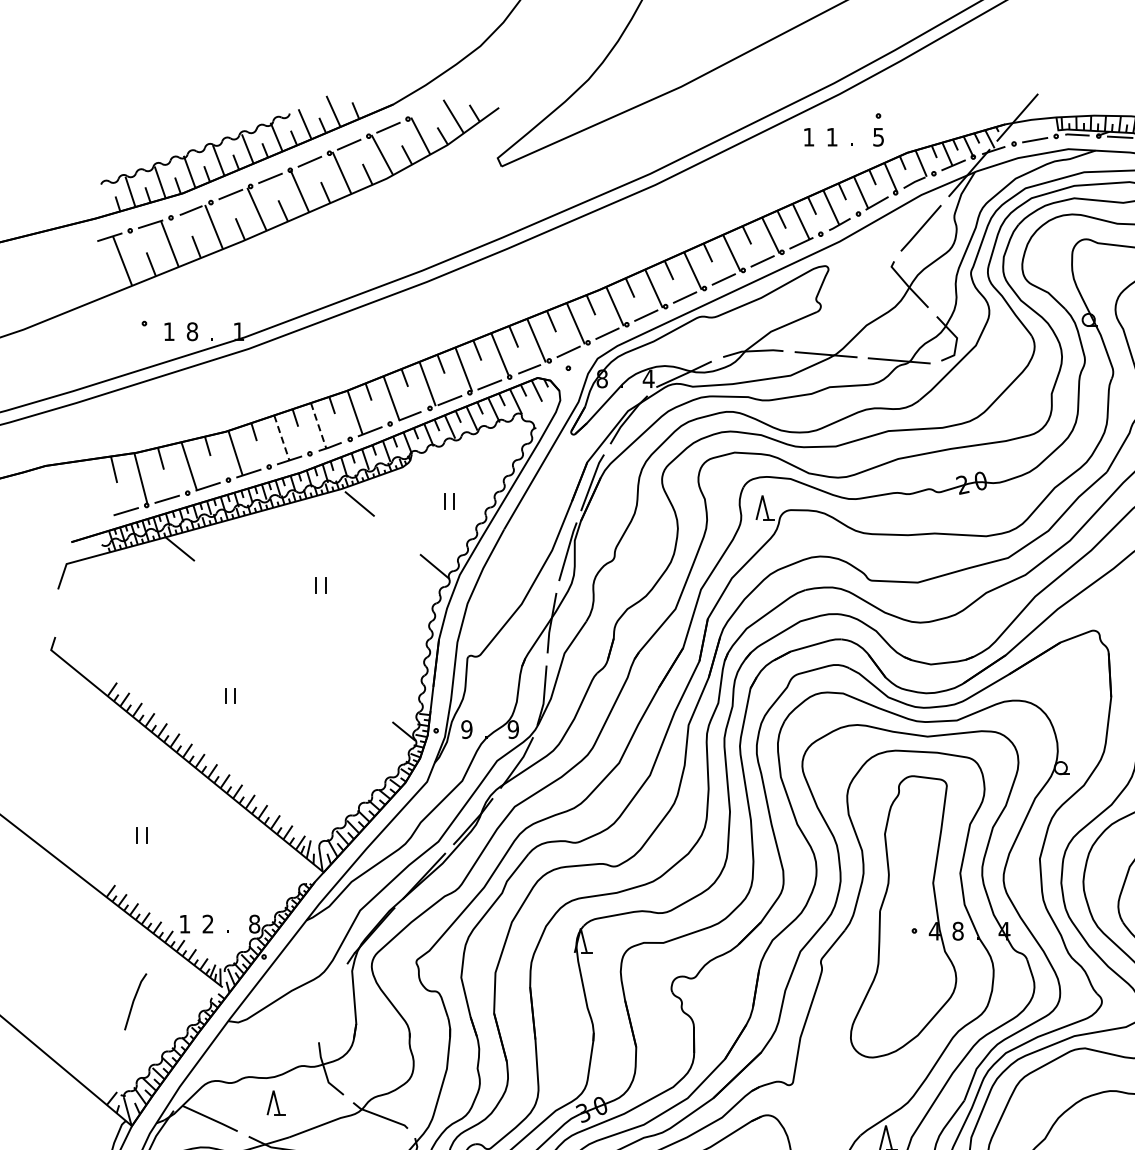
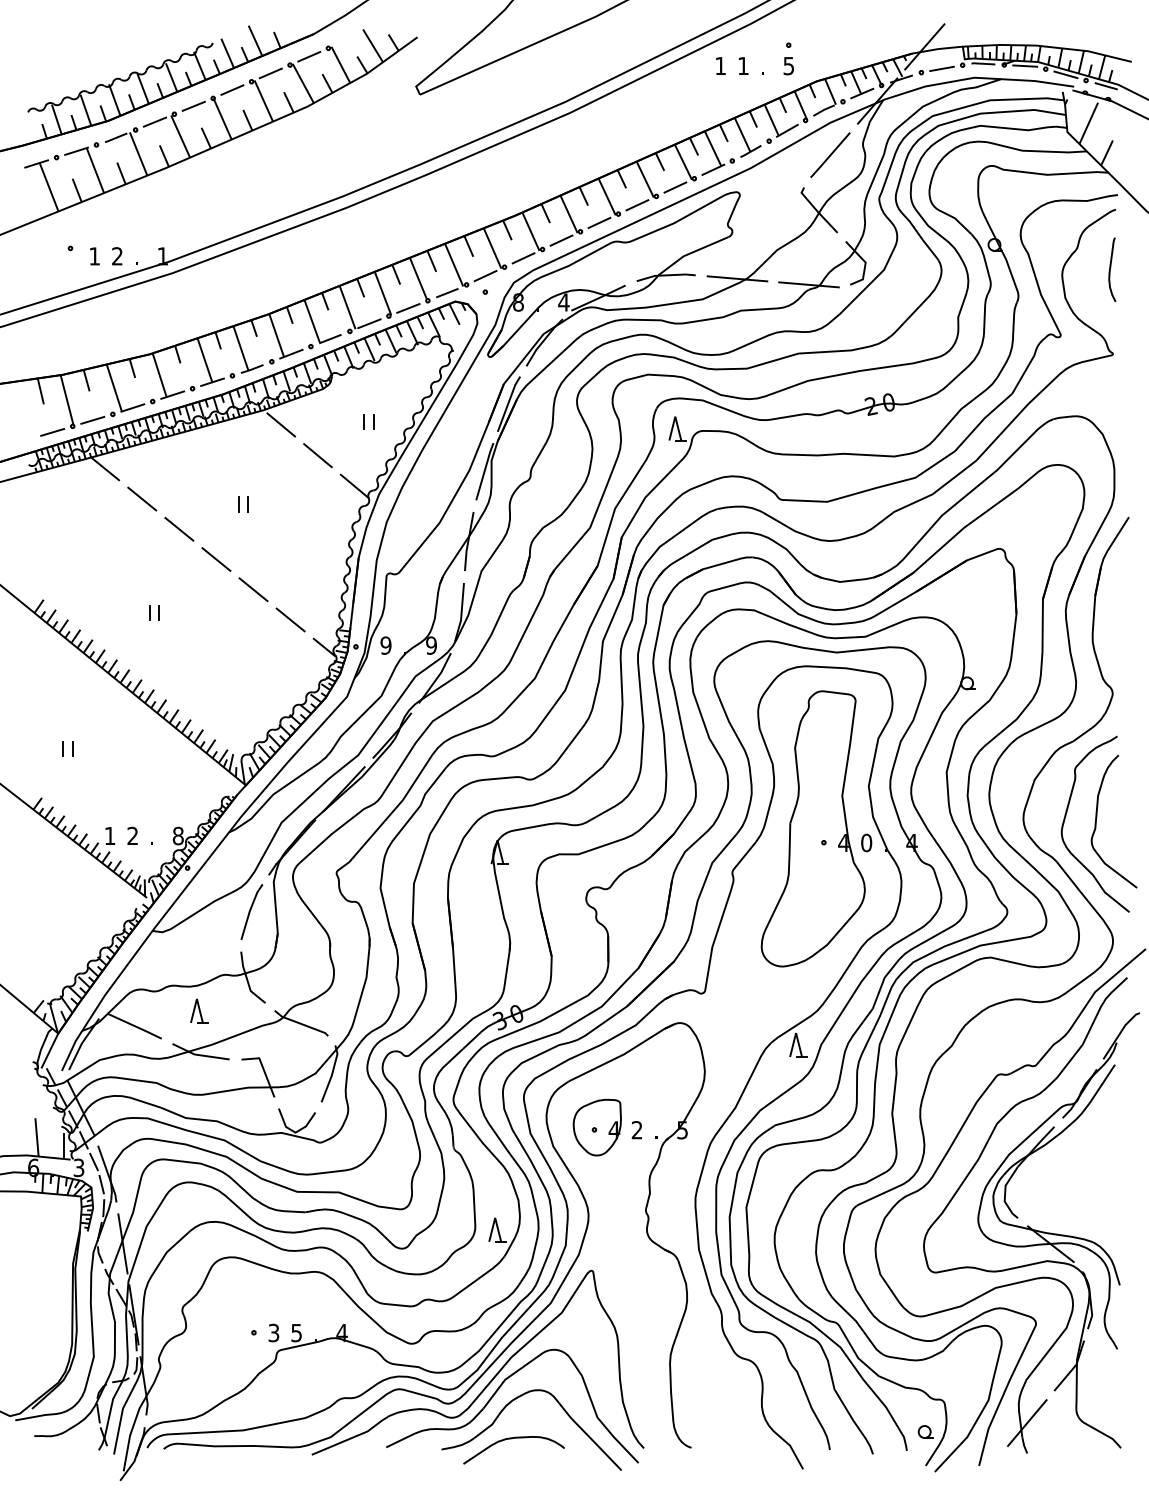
text: (192, 331) -> (117, 256), 8 -> 2
line: (319, 425) -> (241, 348), dashed -> solid
line: (282, 438) -> (205, 360), dashed -> solid
line: (396, 535) -> (317, 455), added
line: (218, 579) -> (142, 498), added
line: (255, 609) -> (179, 528), added
line: (293, 641) -> (216, 559), added
line: (331, 672) -> (253, 589), added
line: (369, 702) -> (290, 619), added
text: (957, 930) -> (866, 842), 8 -> 0
line: (135, 1000) -> (251, 910), moved

